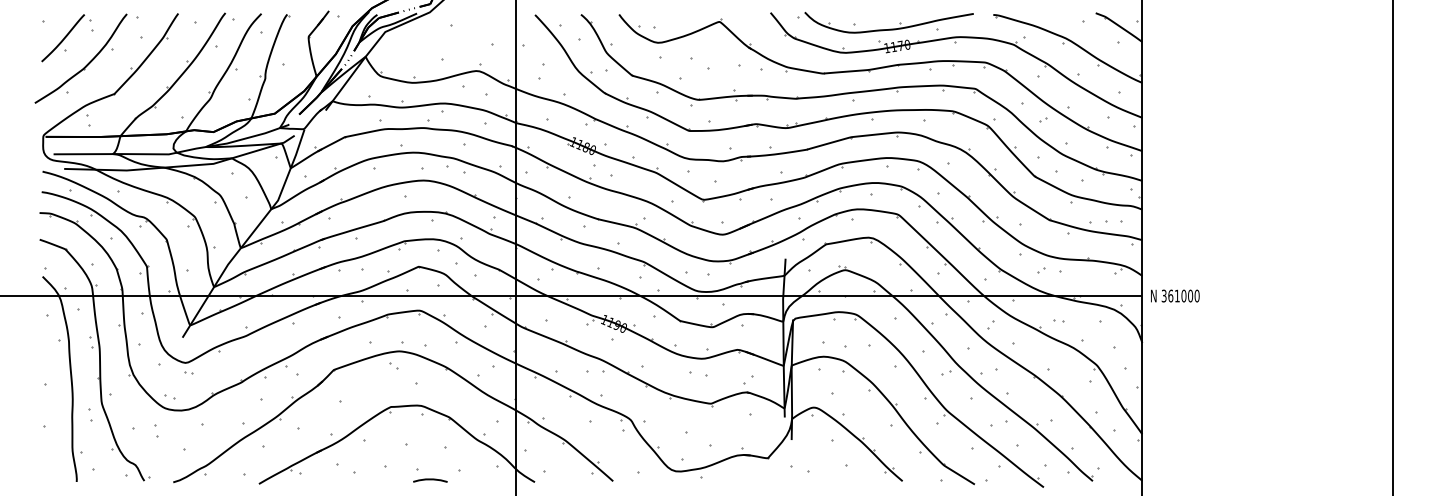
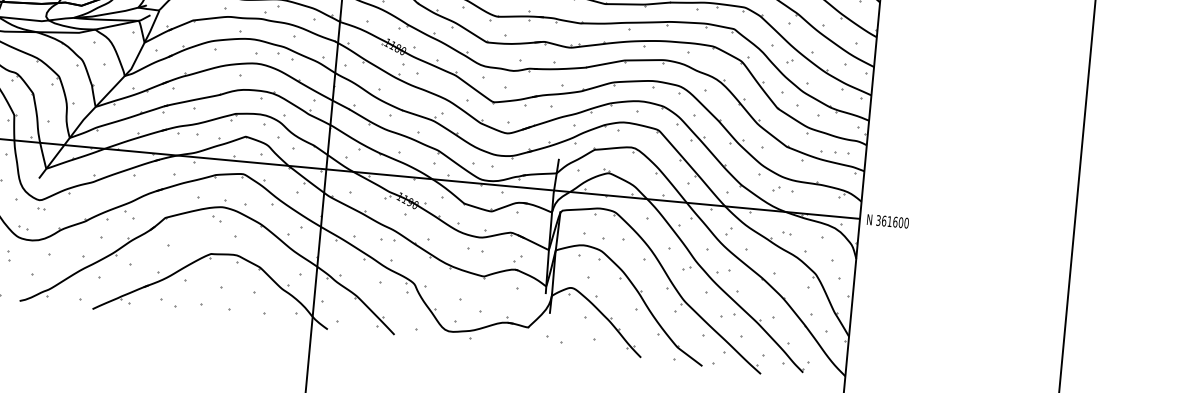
text: (1183, 295) -> (895, 221), 361000 -> 361600
curve: (430, 480) -> (238, 319), removed

